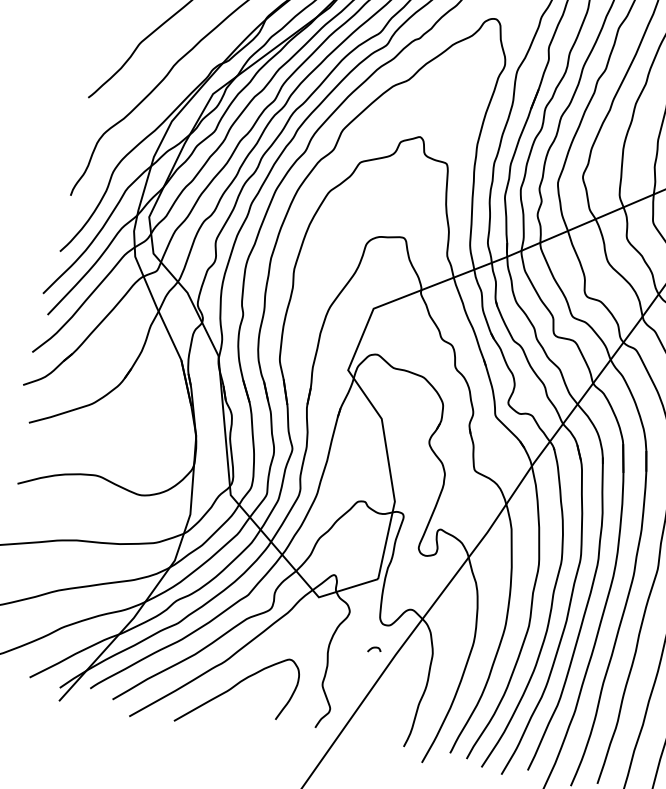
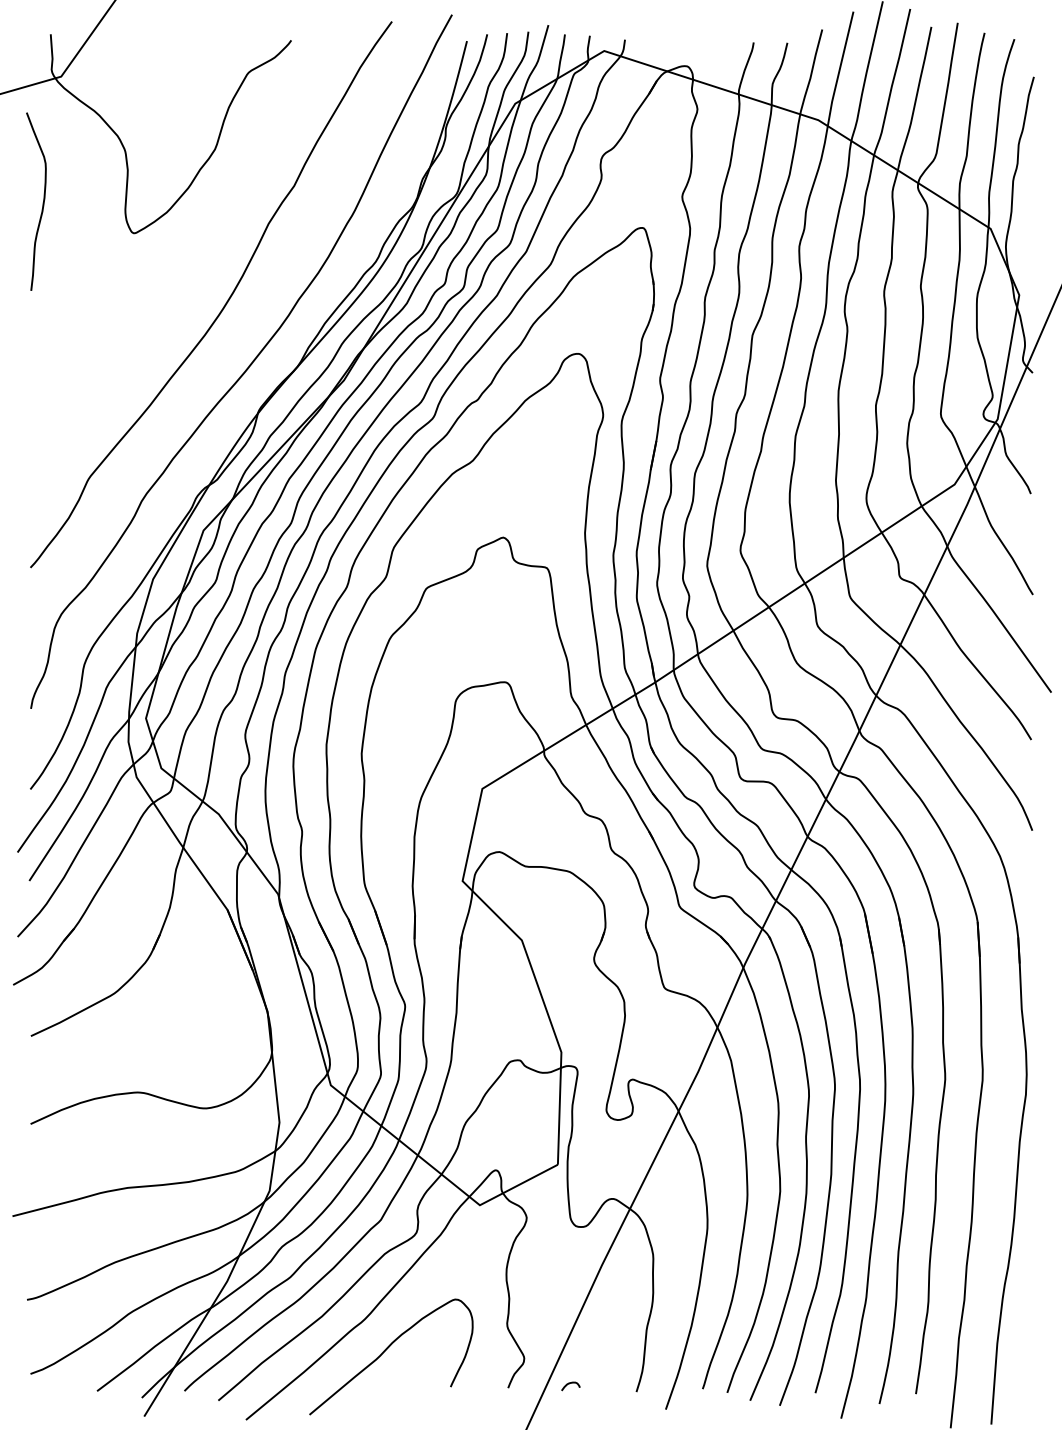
curve: (373, 648) -> (569, 1384), moved

